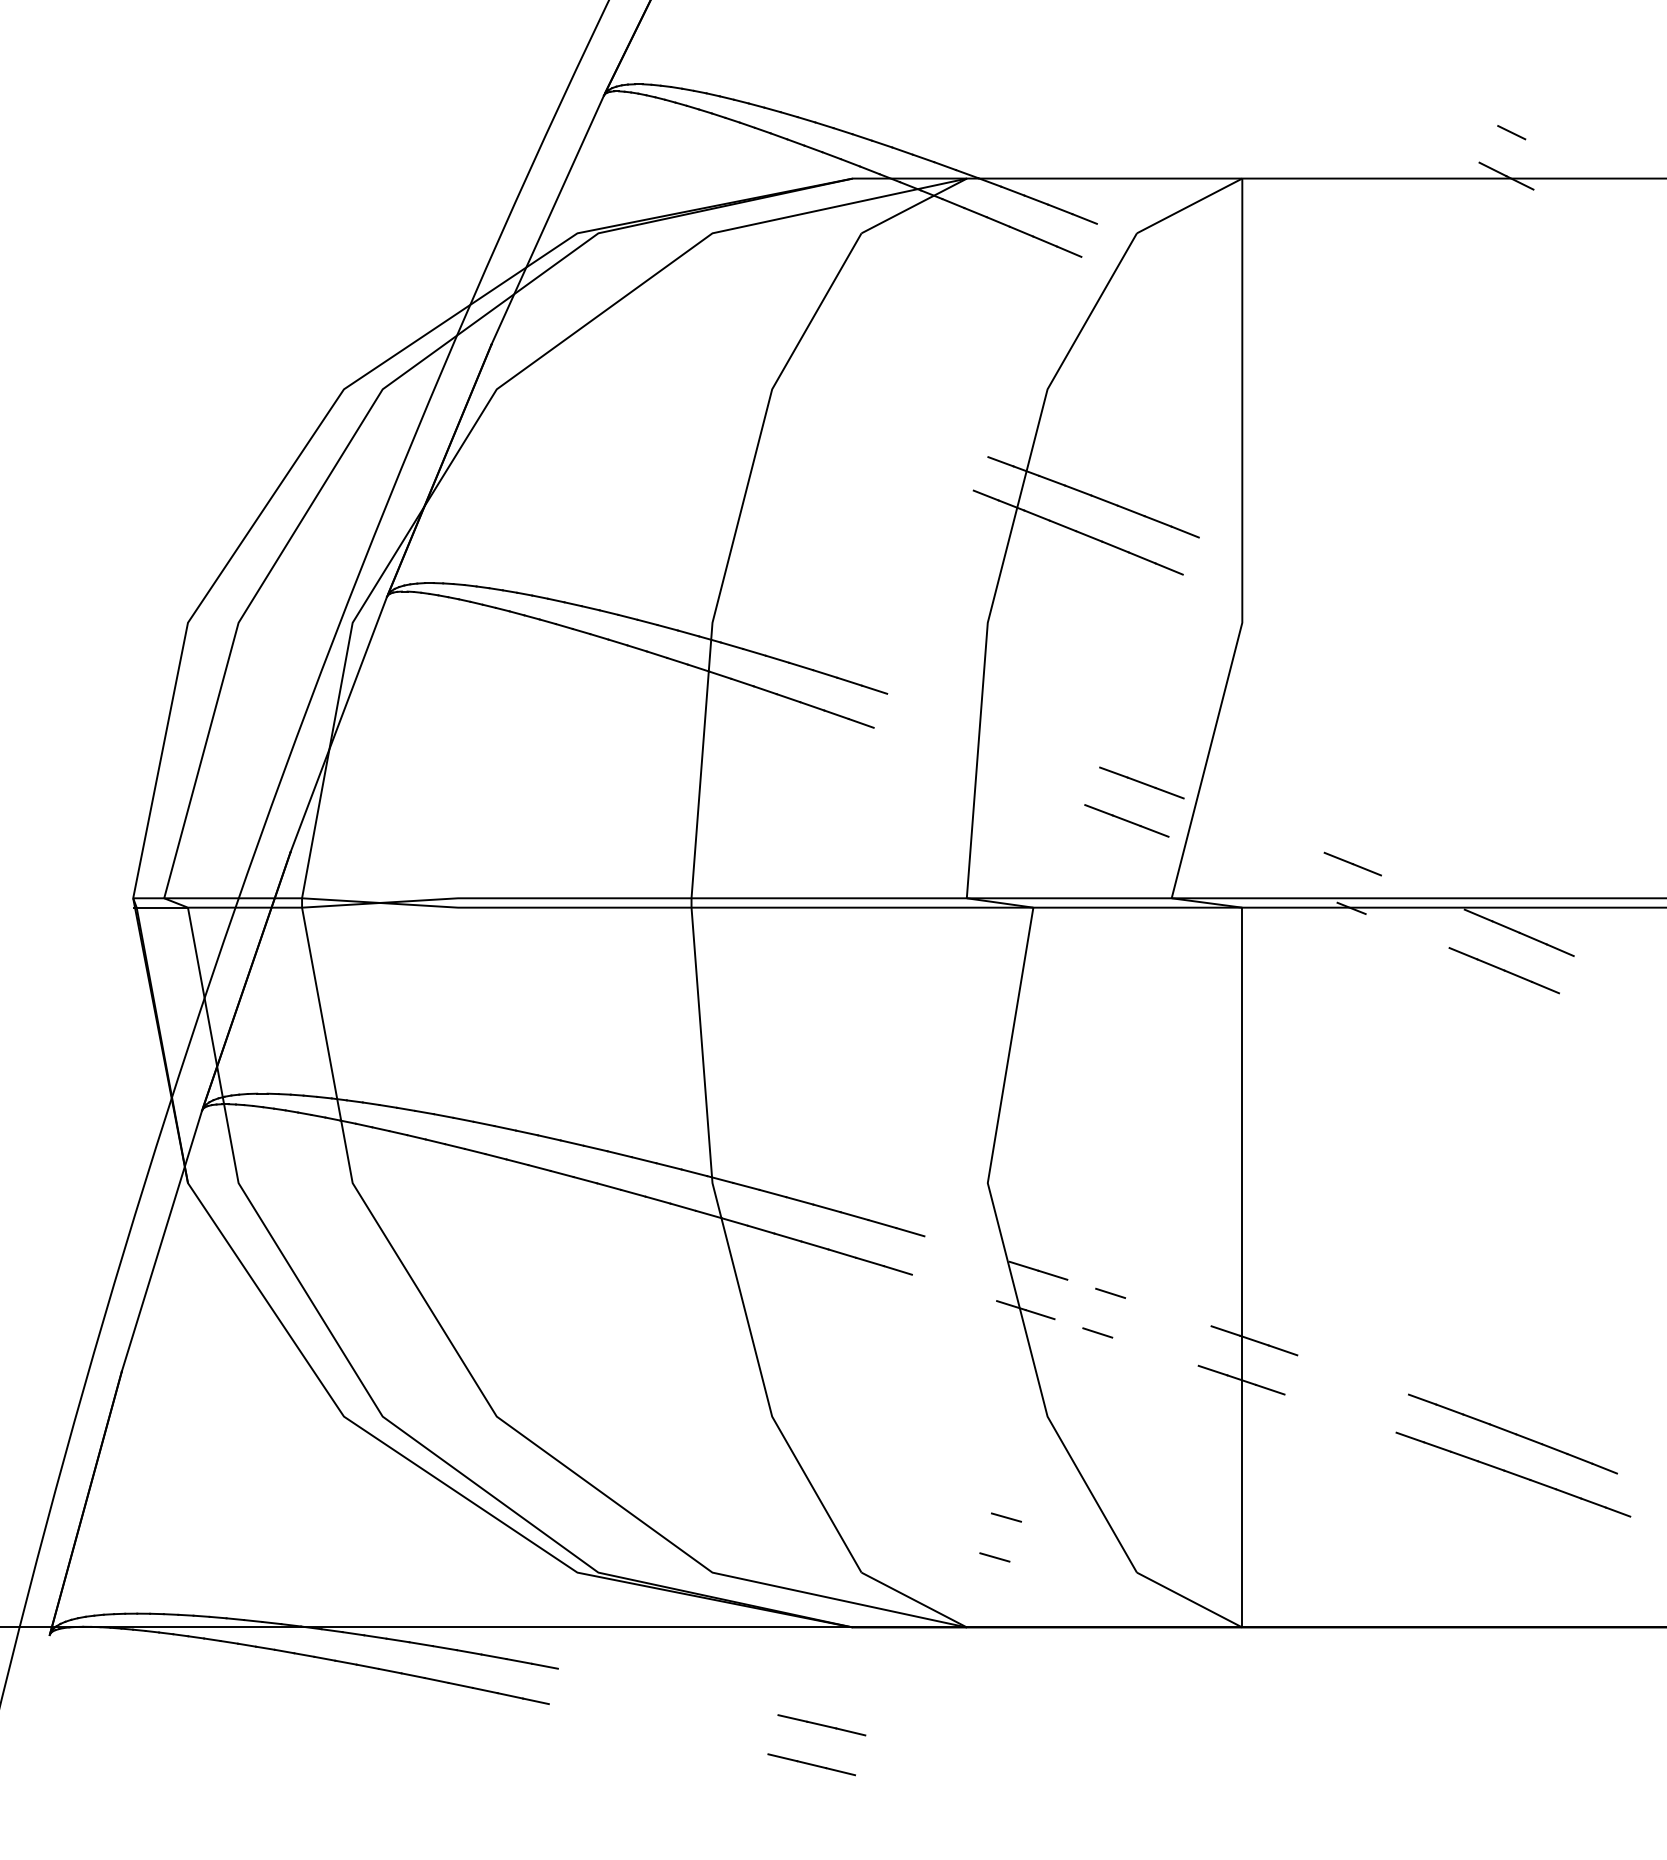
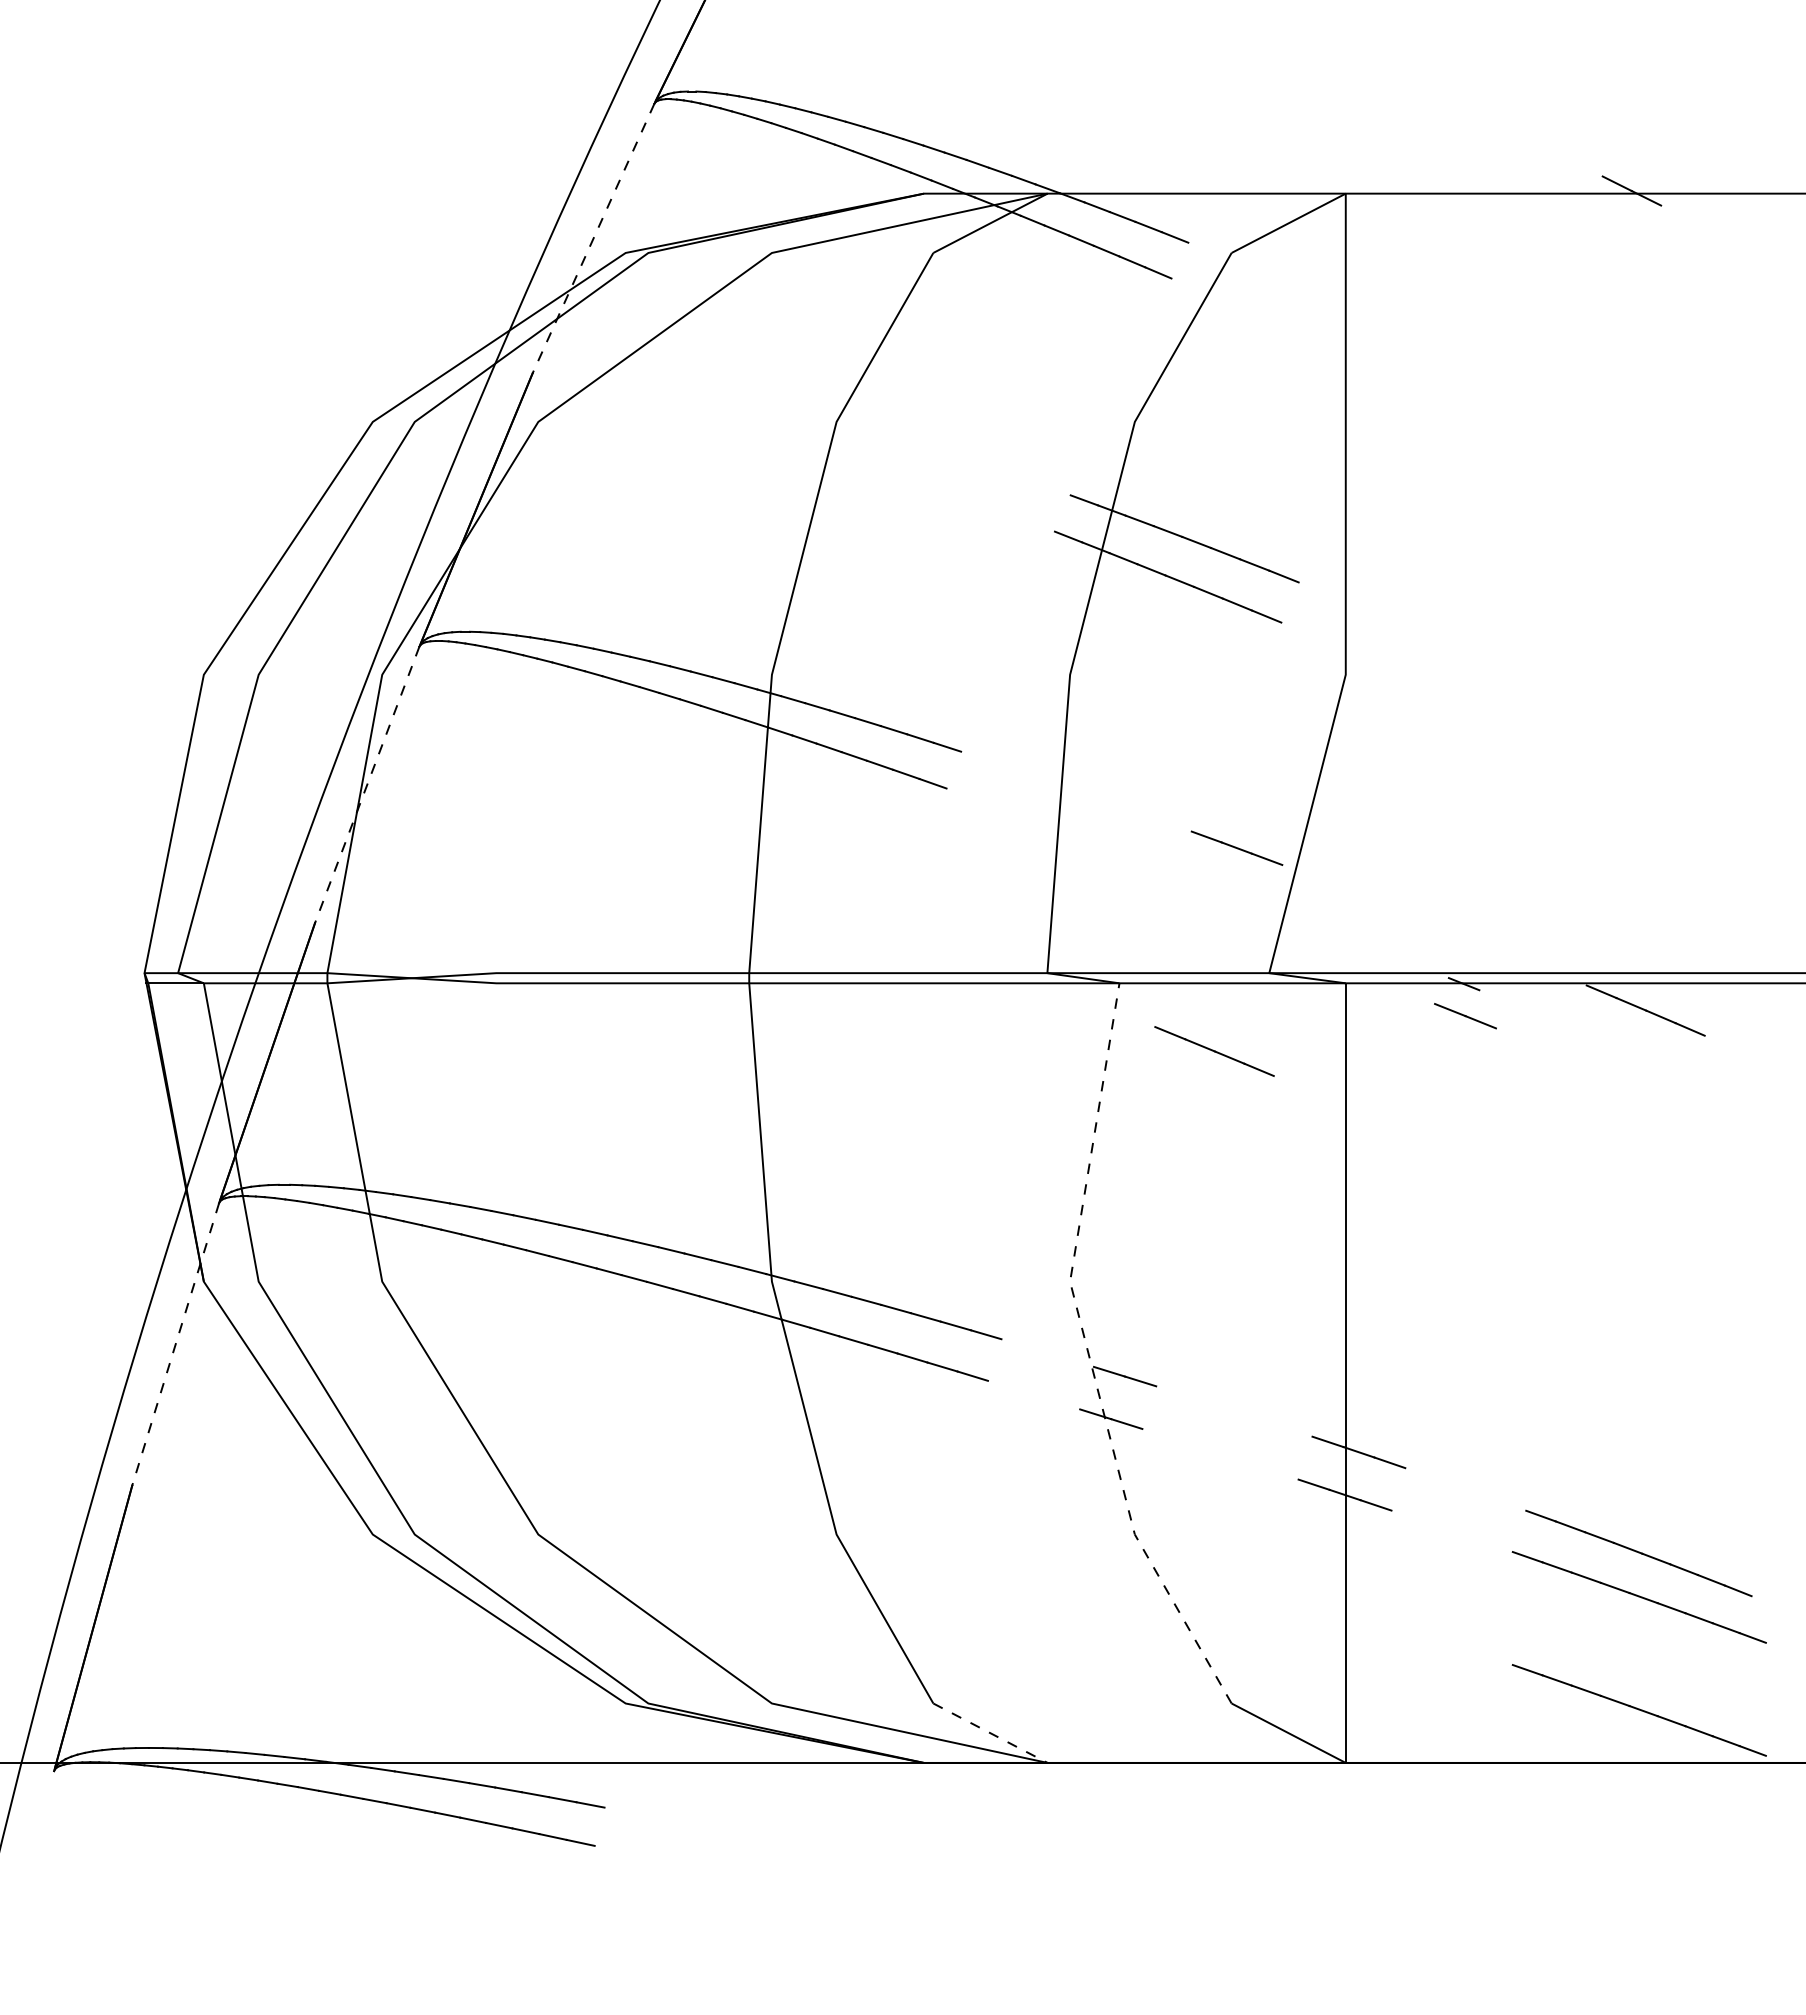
line: (1511, 132) -> (1637, 143), removed
line: (547, 219) -> (593, 238), solid -> dashed
line: (339, 724) -> (367, 784), solid -> dashed
line: (1126, 821) -> (1220, 889), removed
line: (1352, 864) -> (1465, 1016), moved
line: (1504, 970) -> (1214, 1051), moved
line: (161, 1241) -> (175, 1344), solid -> dashed
line: (1005, 1252) -> (1089, 1356), solid -> dashed
line: (1110, 1293) -> (1202, 1401), removed
line: (1097, 1332) -> (1188, 1443), removed
line: (1006, 1517) -> (1090, 1643), removed
line: (994, 1556) -> (1077, 1686), removed
line: (1512, 1579) -> (1638, 1710), added
line: (914, 1600) -> (990, 1733), solid -> dashed
line: (821, 1724) -> (890, 1868), removed
line: (811, 1764) -> (879, 1911), removed

